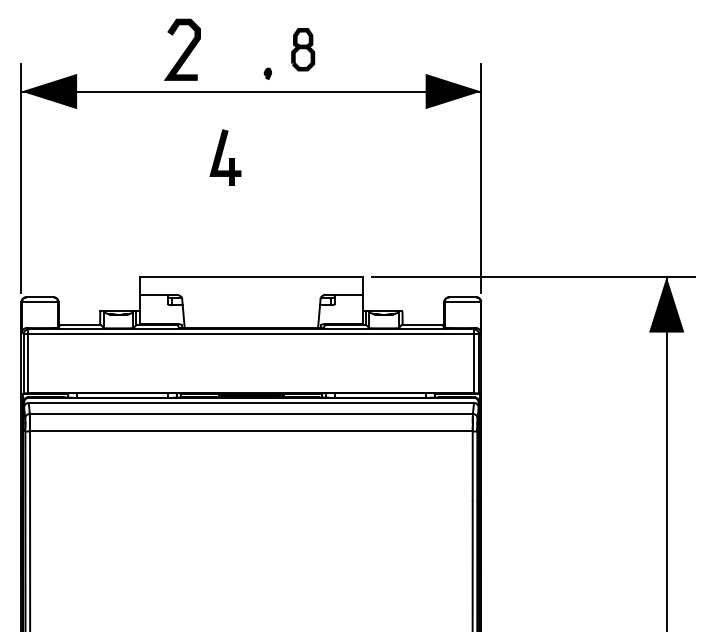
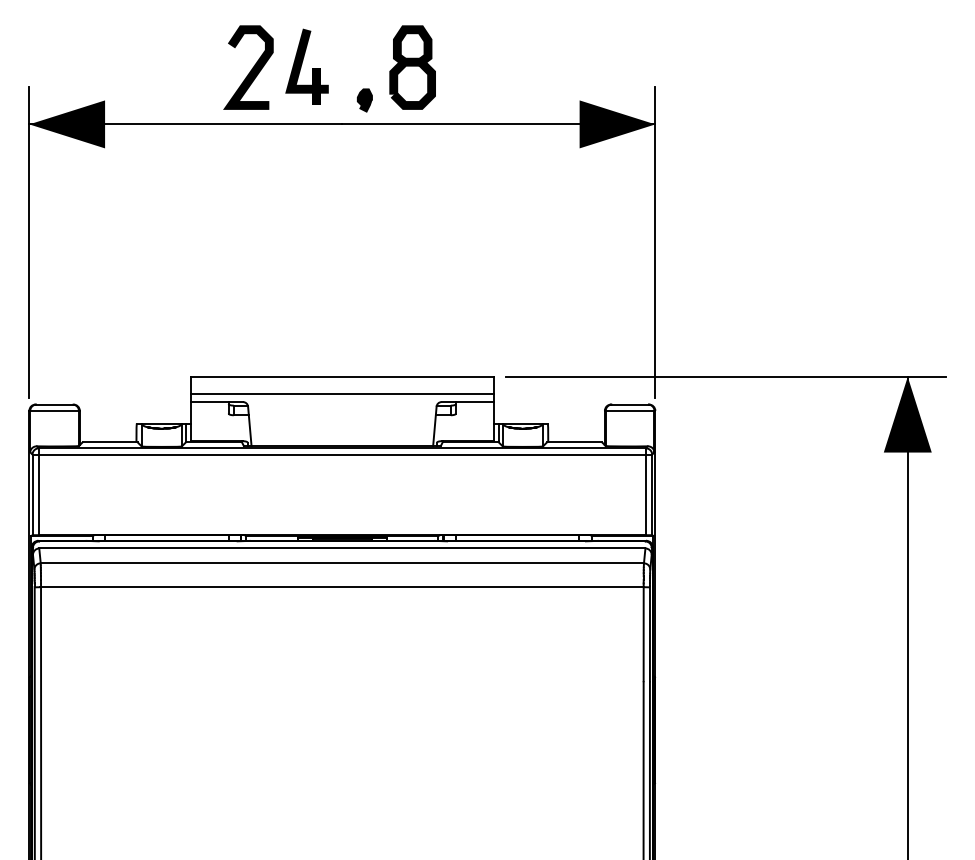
part: (303, 49) -> (413, 67), size x1.43
part: (267, 73) -> (364, 99), size x1.43
part: (225, 157) -> (307, 67), moved
line: (251, 289) -> (342, 393), added

